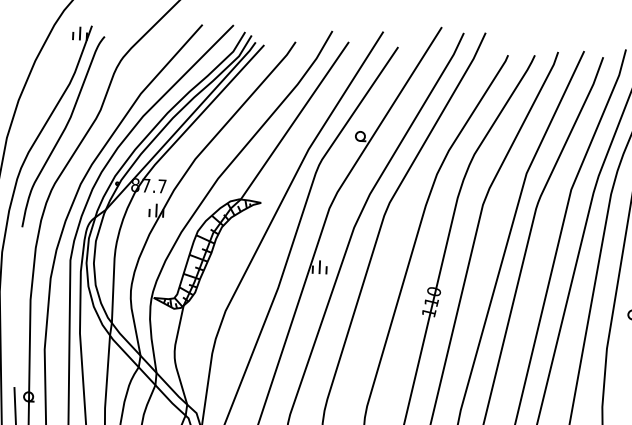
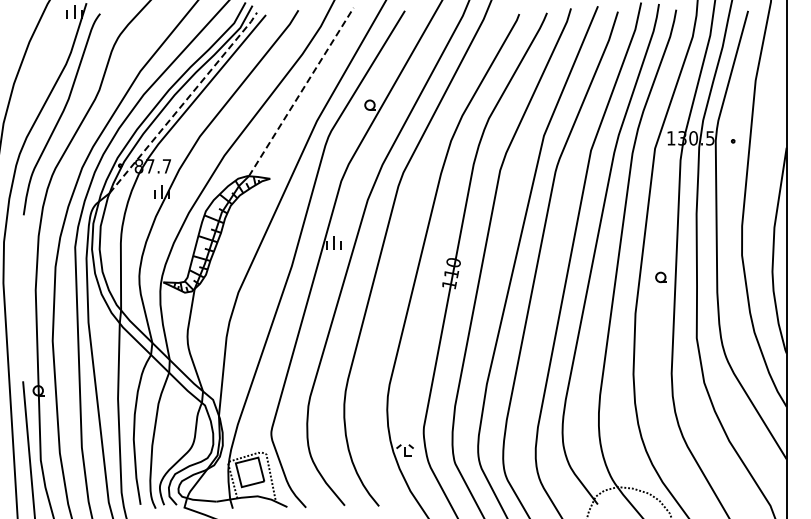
line: (295, 120) -> (301, 91), solid -> dashed
line: (182, 125) -> (184, 102), solid -> dashed

